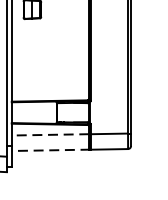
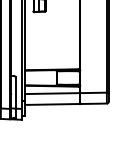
line: (49, 134) -> (51, 93), dashed -> solid
line: (50, 150) -> (52, 104), dashed -> solid

